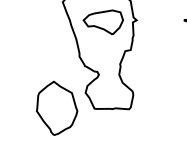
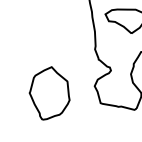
part: (57, 107) -> (50, 93), moved

